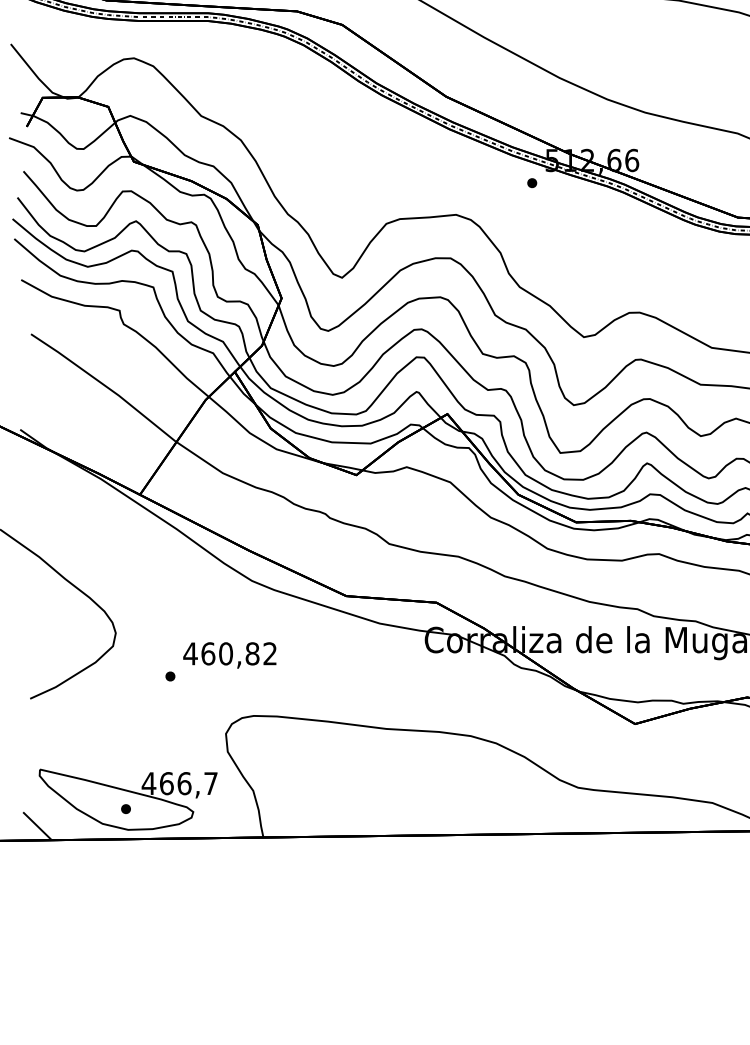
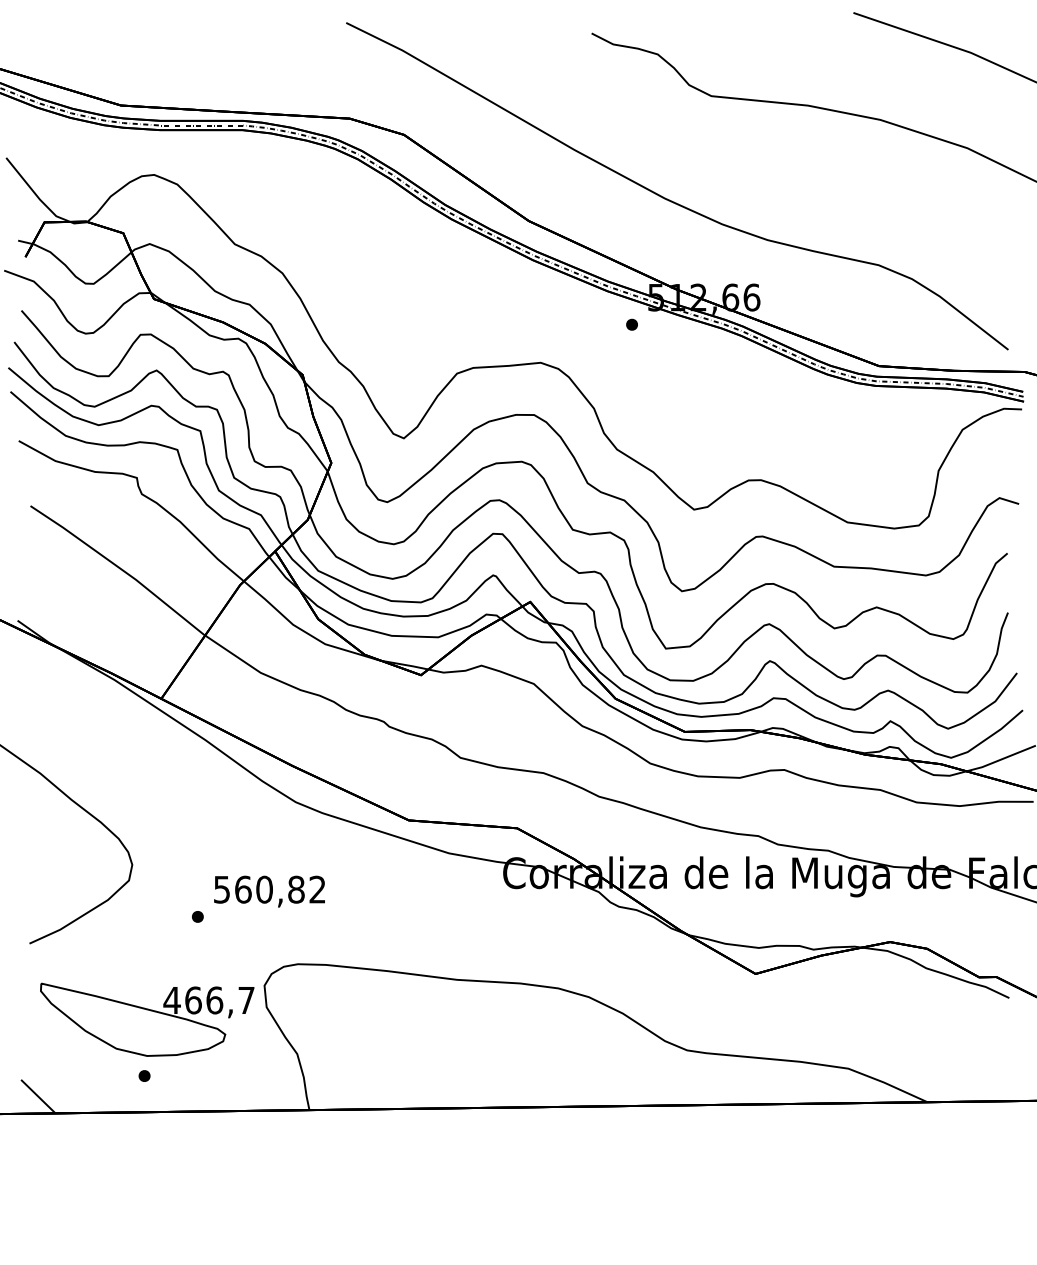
text: (190, 653) -> (221, 889), 460,82 -> 560,82
part: (128, 799) -> (147, 1019), moved

